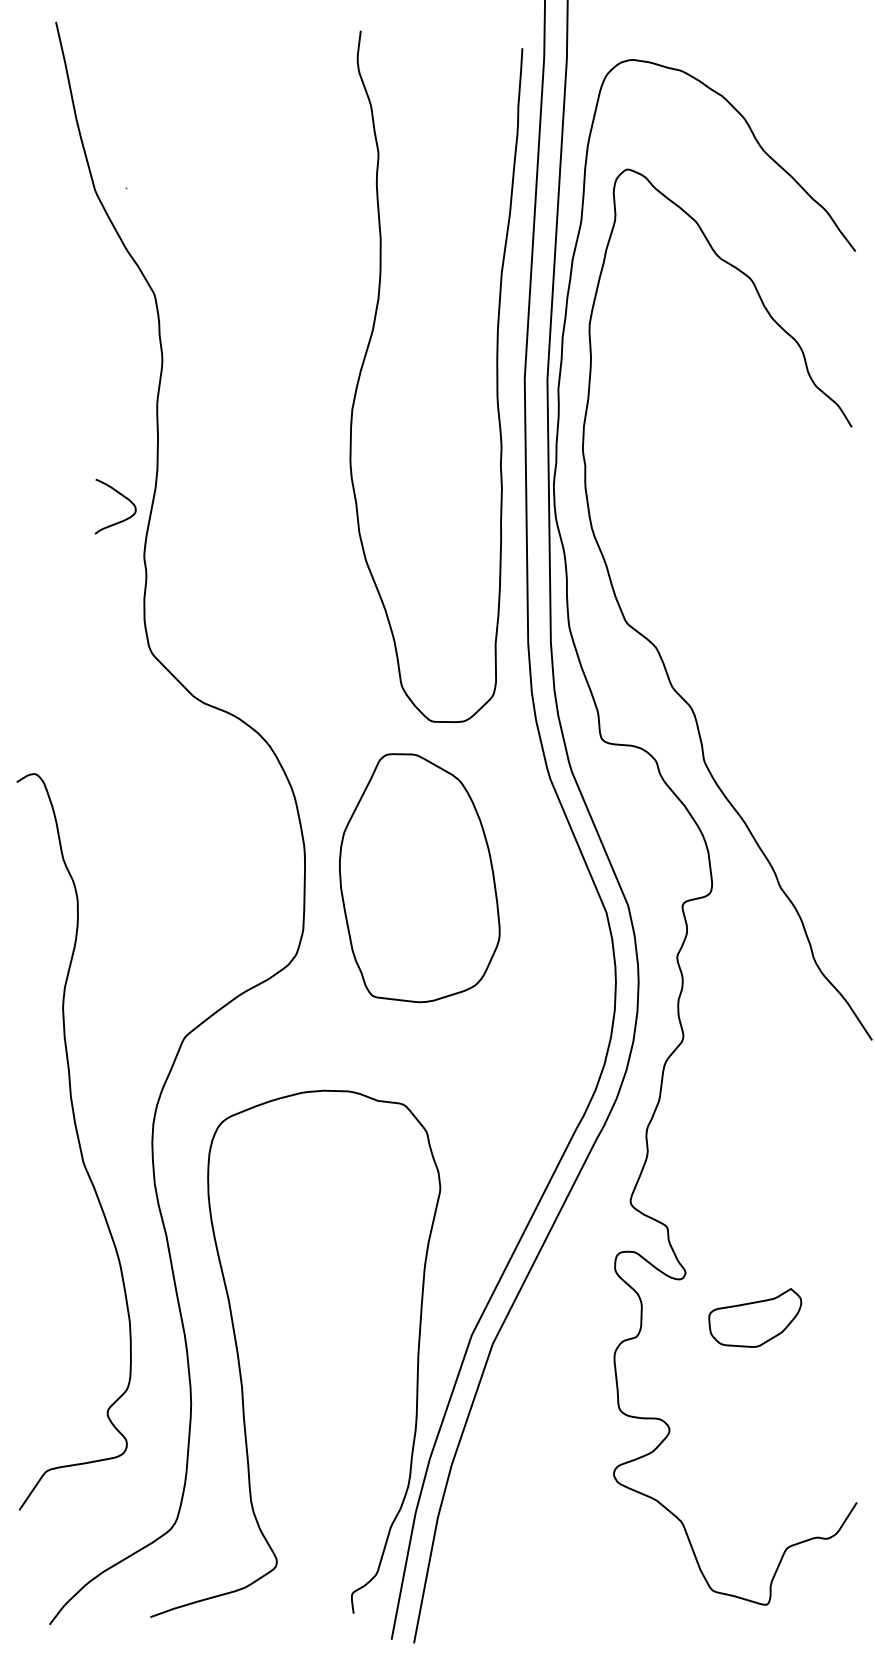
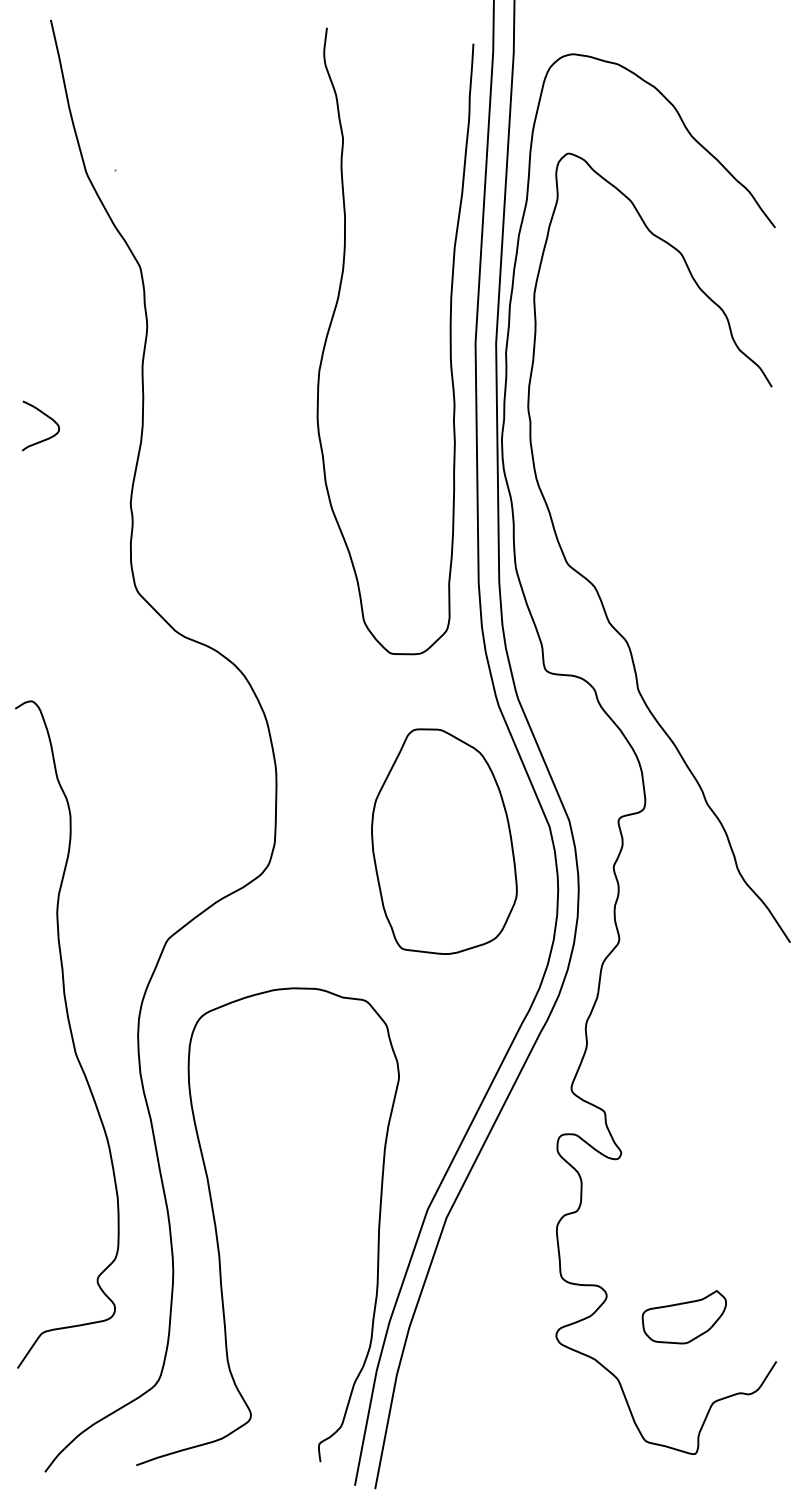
curve: (122, 497) -> (47, 417), moved
part: (419, 877) -> (444, 841), moved
part: (754, 1318) -> (683, 1317), moved

